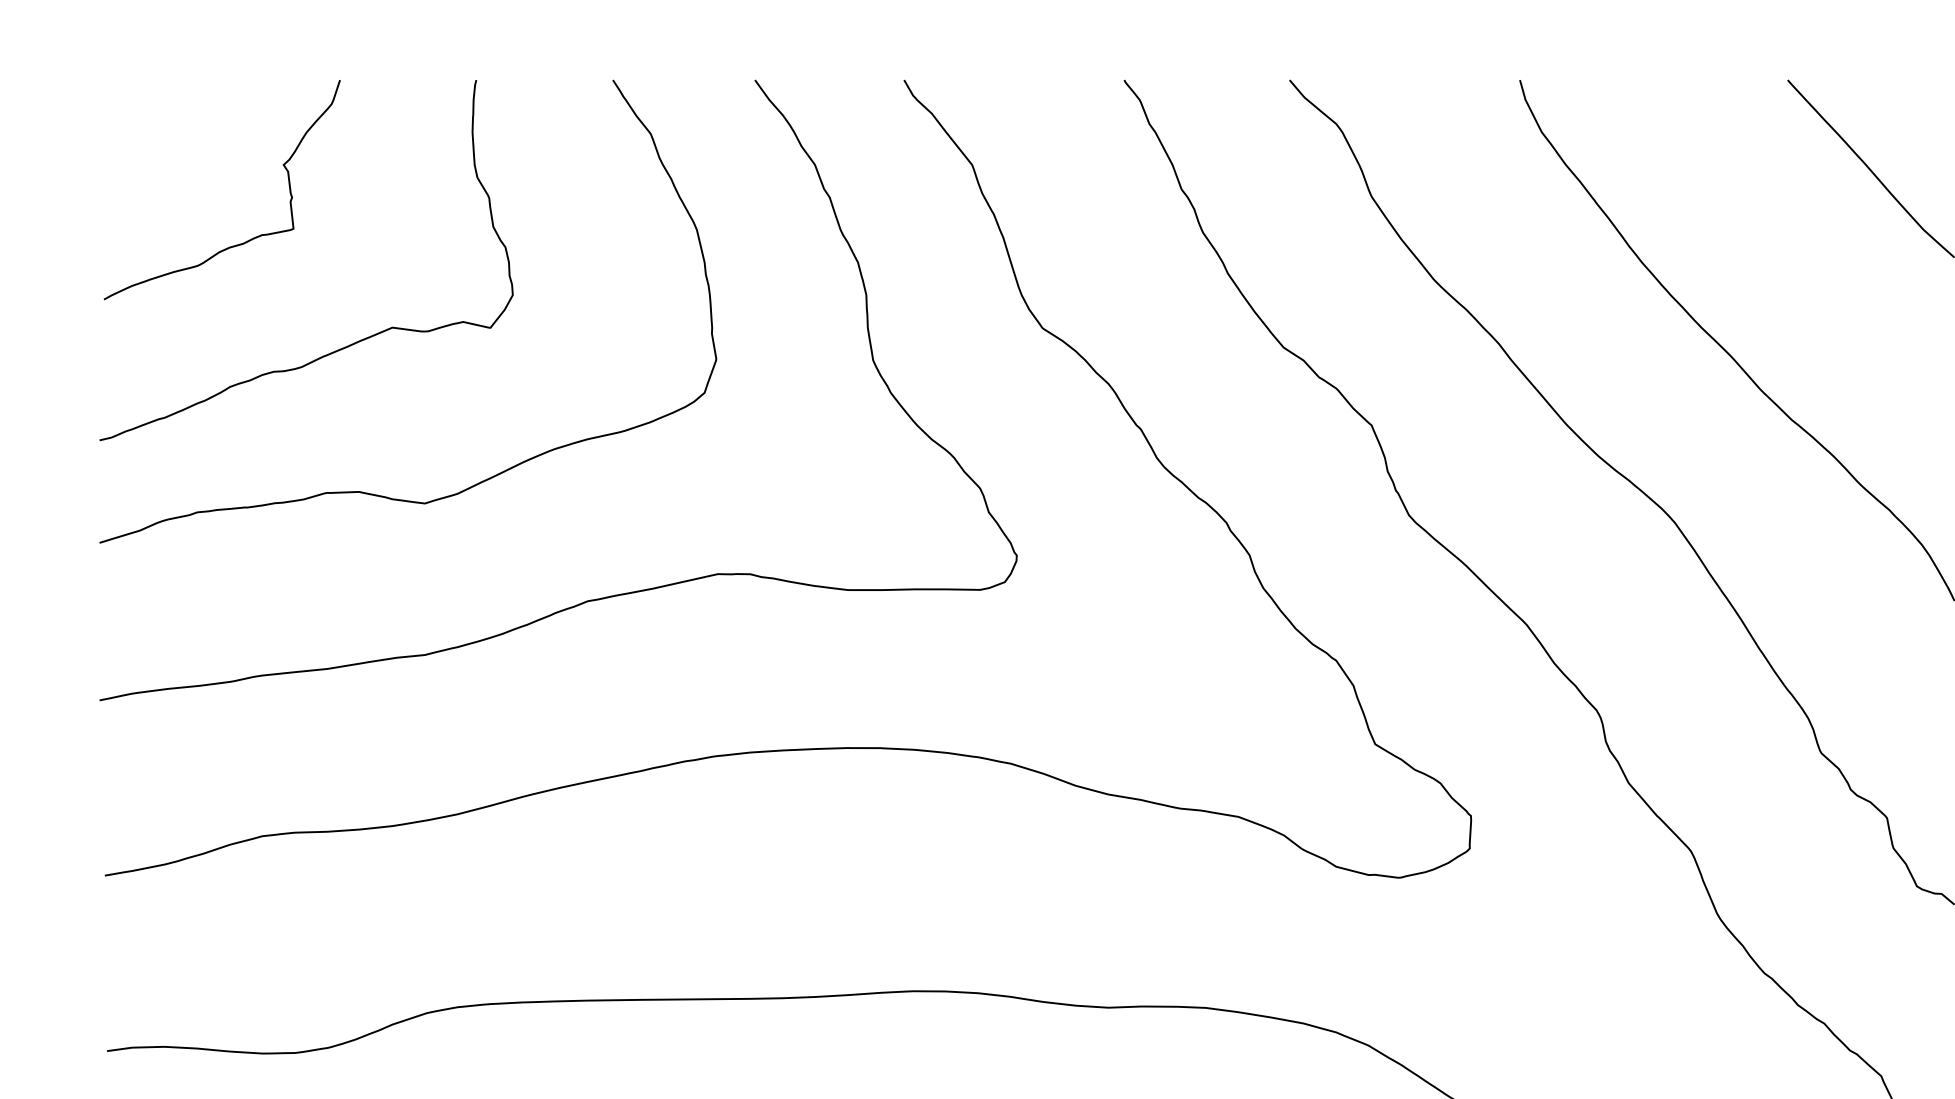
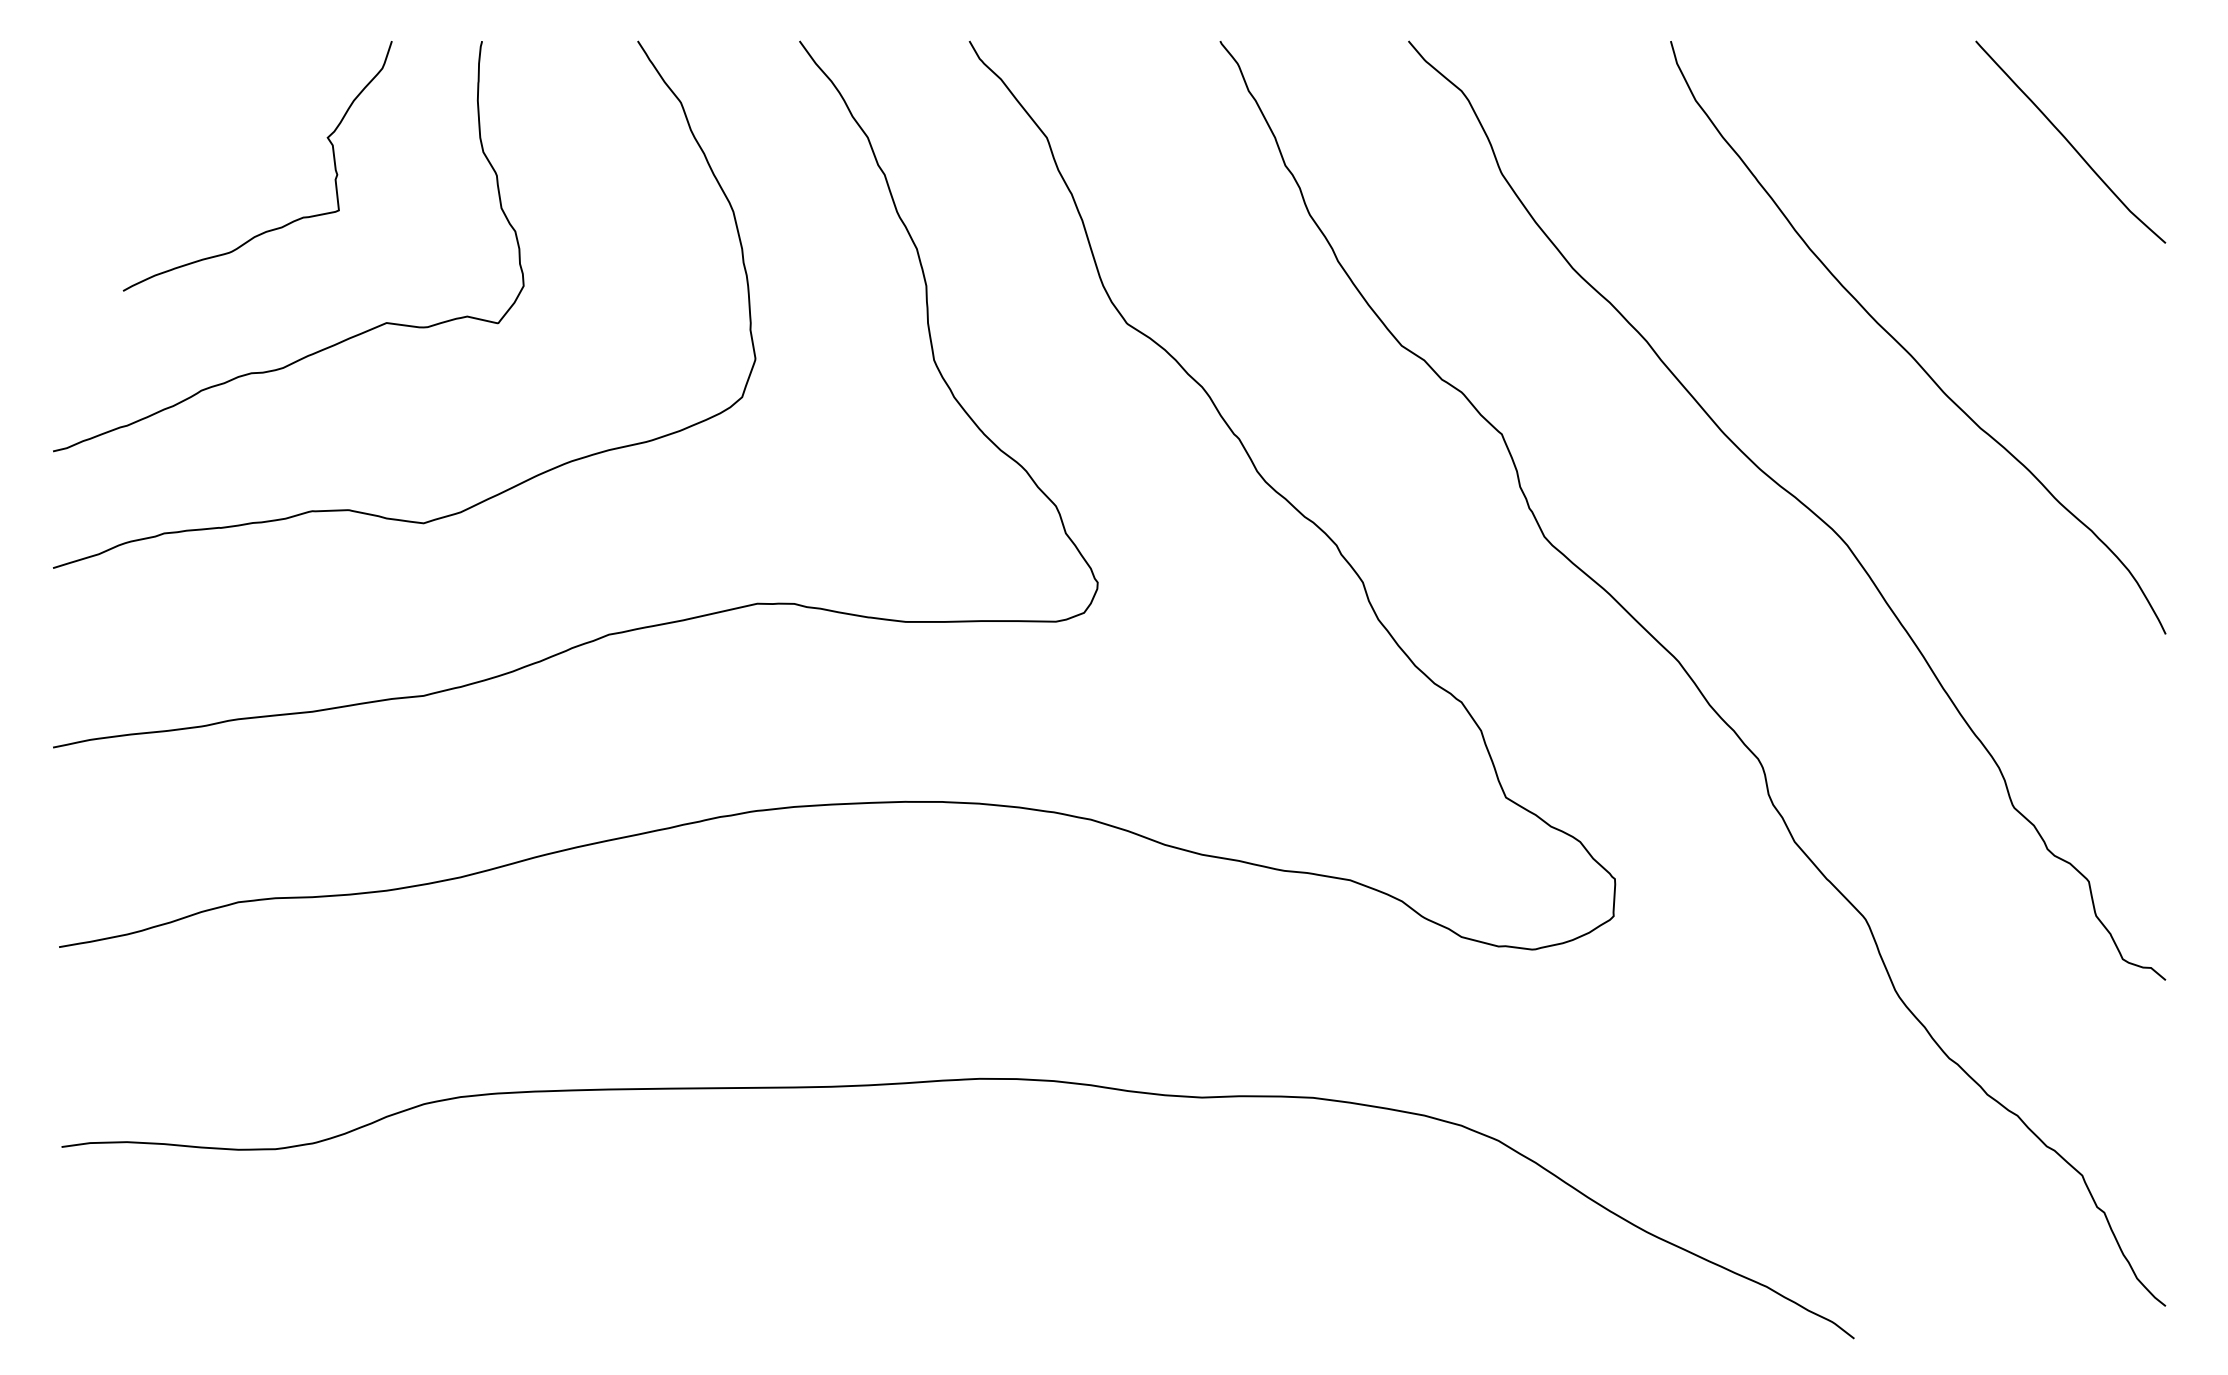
curve: (236, 244) -> (273, 228), moved

